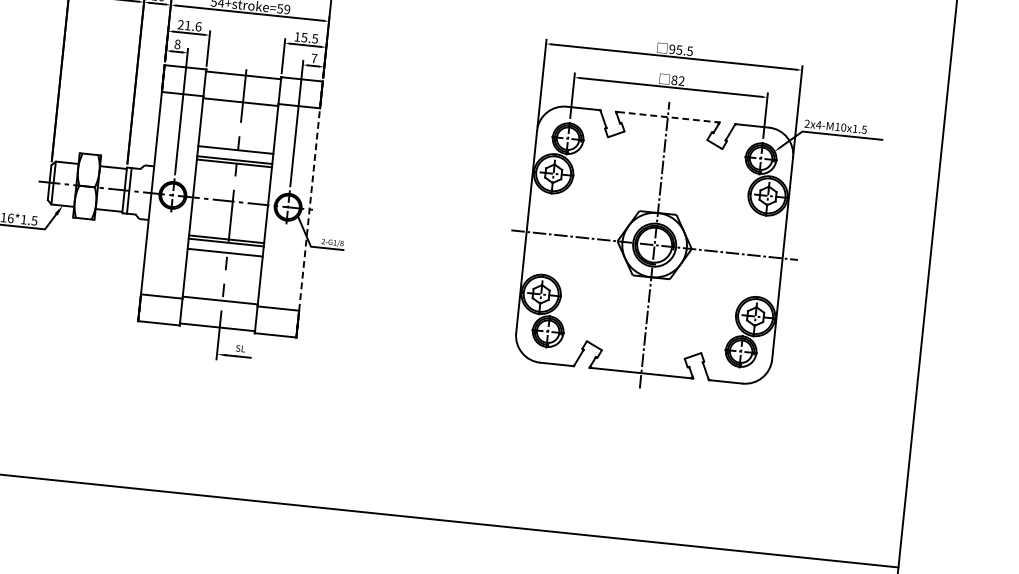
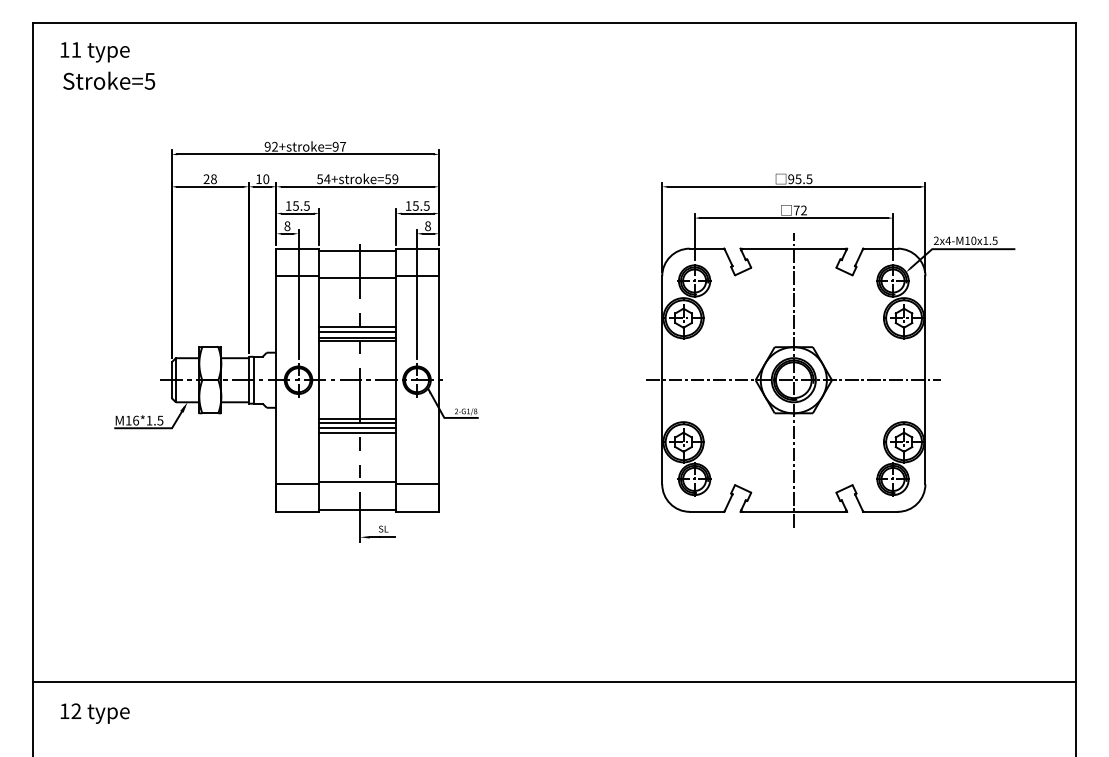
text: (189, 25) -> (297, 205), 21.6 -> 15.5
text: (313, 58) -> (427, 226), 7 -> 8
text: (674, 80) -> (796, 210), 82 -> 72
line: (668, 117) -> (794, 248), dashed -> solid
line: (235, 154) -> (357, 332), added
line: (310, 208) -> (439, 379), dashed -> solid
line: (225, 248) -> (357, 428), added

